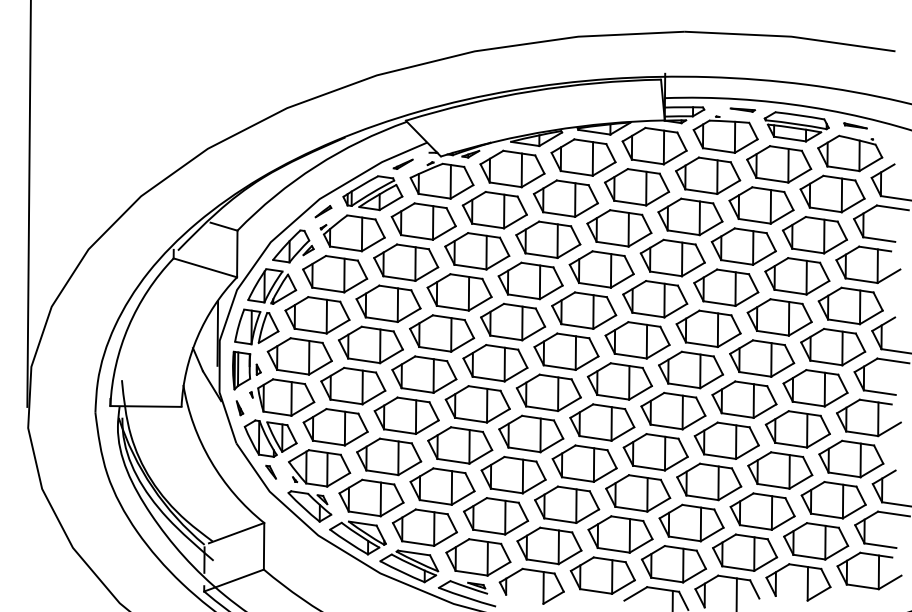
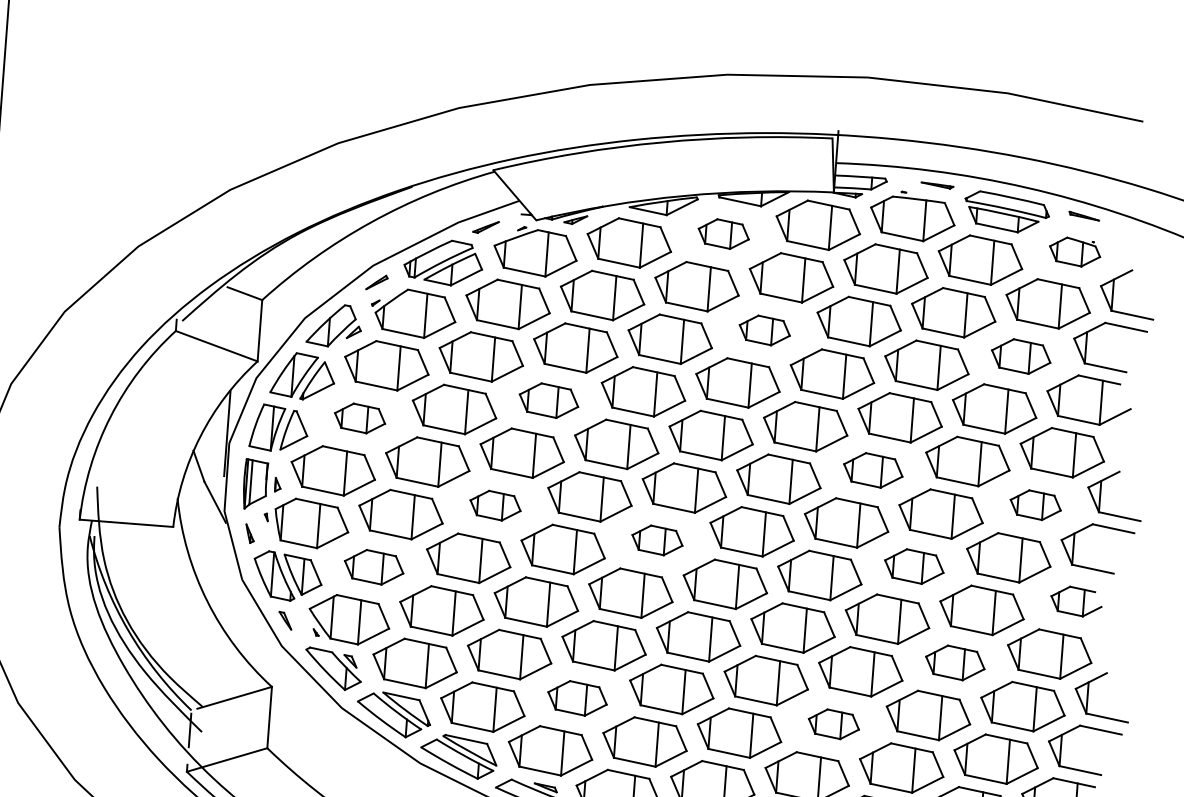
part: (850, 153) -> (1075, 252), size x0.6
part: (583, 157) -> (723, 234), size x0.6
part: (619, 228) -> (764, 330), size x0.6
part: (814, 235) -> (1020, 356), size x0.7
part: (459, 292) -> (548, 400), size x0.7
part: (317, 315) -> (360, 418), size x0.6
part: (708, 328) -> (873, 469), size x0.7
part: (833, 346) -> (1036, 504), size x0.6
part: (424, 374) -> (495, 505), size x0.6
part: (548, 392) -> (657, 540), size x0.6
part: (744, 399) -> (914, 566), size x0.7
part: (868, 417) -> (1075, 600), size x0.6
part: (335, 427) -> (373, 567), size x0.7
part: (780, 470) -> (955, 662), size x0.7
part: (496, 516) -> (577, 698), size x0.7
part: (691, 522) -> (833, 723), size x0.6

